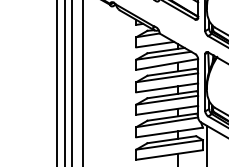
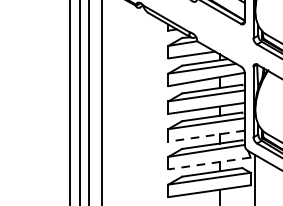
line: (166, 110) -> (205, 136), solid -> dashed
line: (169, 132) -> (209, 163), solid -> dashed

